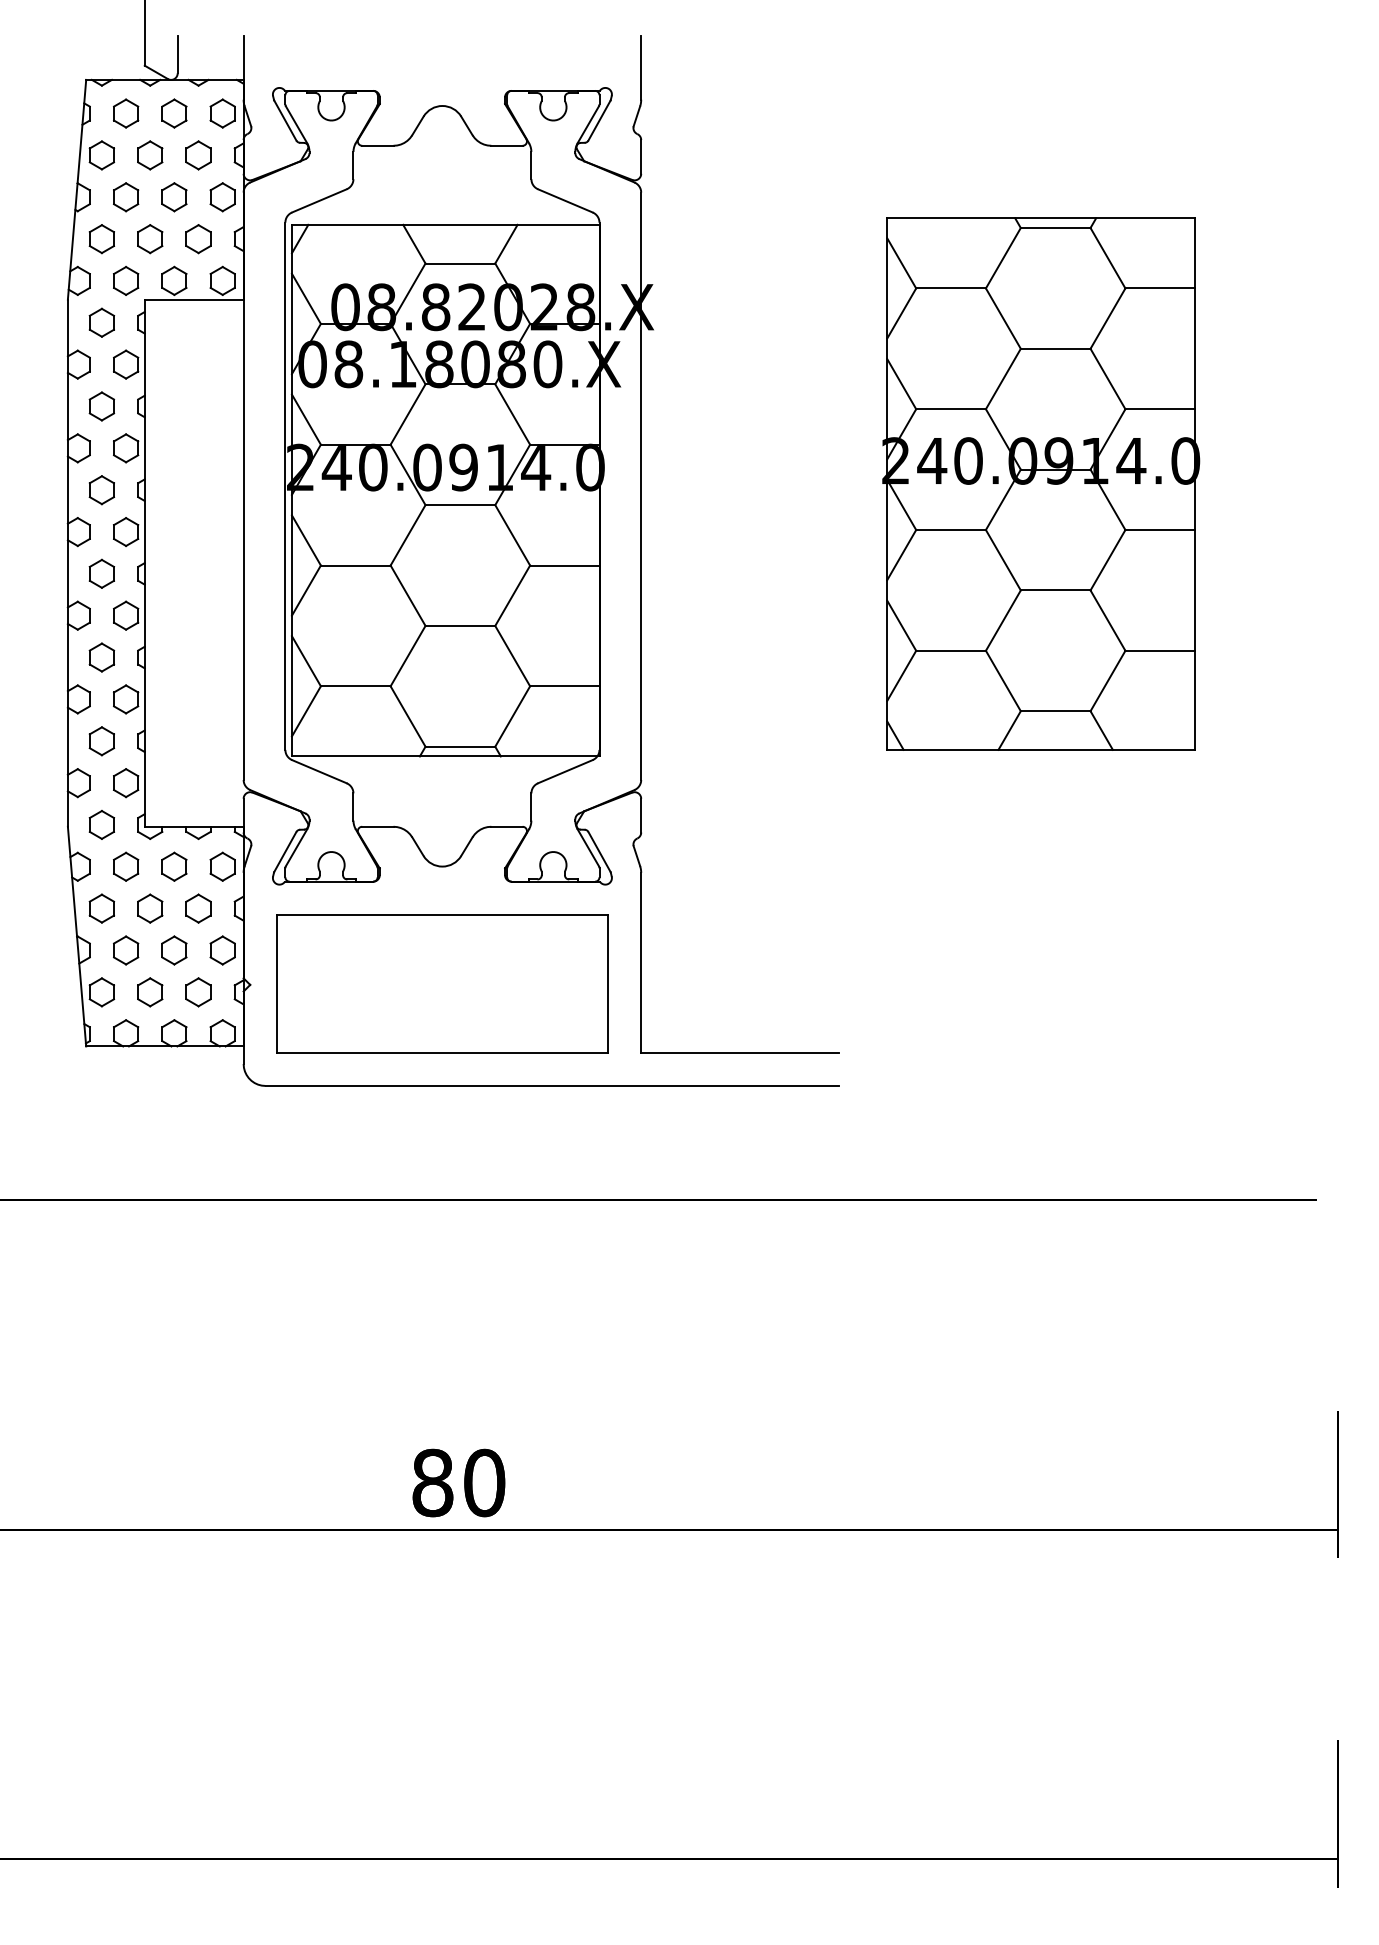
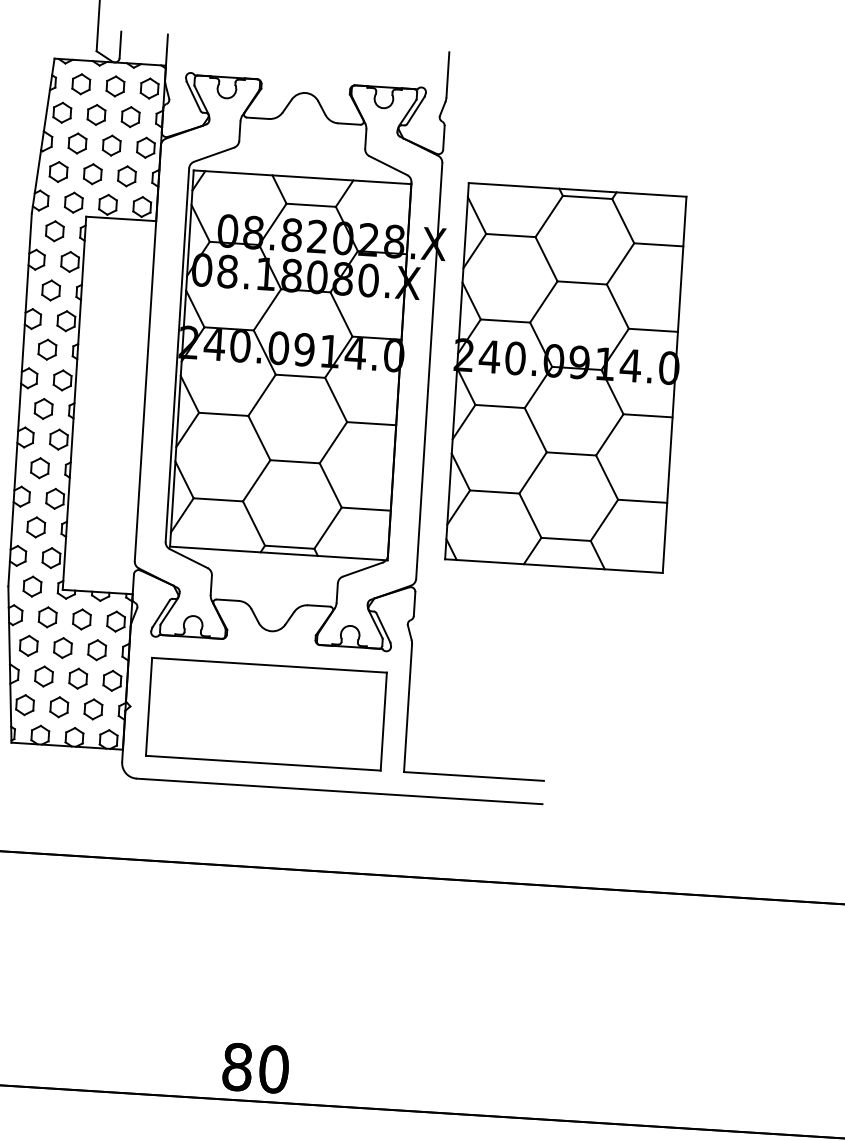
part: (1041, 483) -> (566, 377), moved

